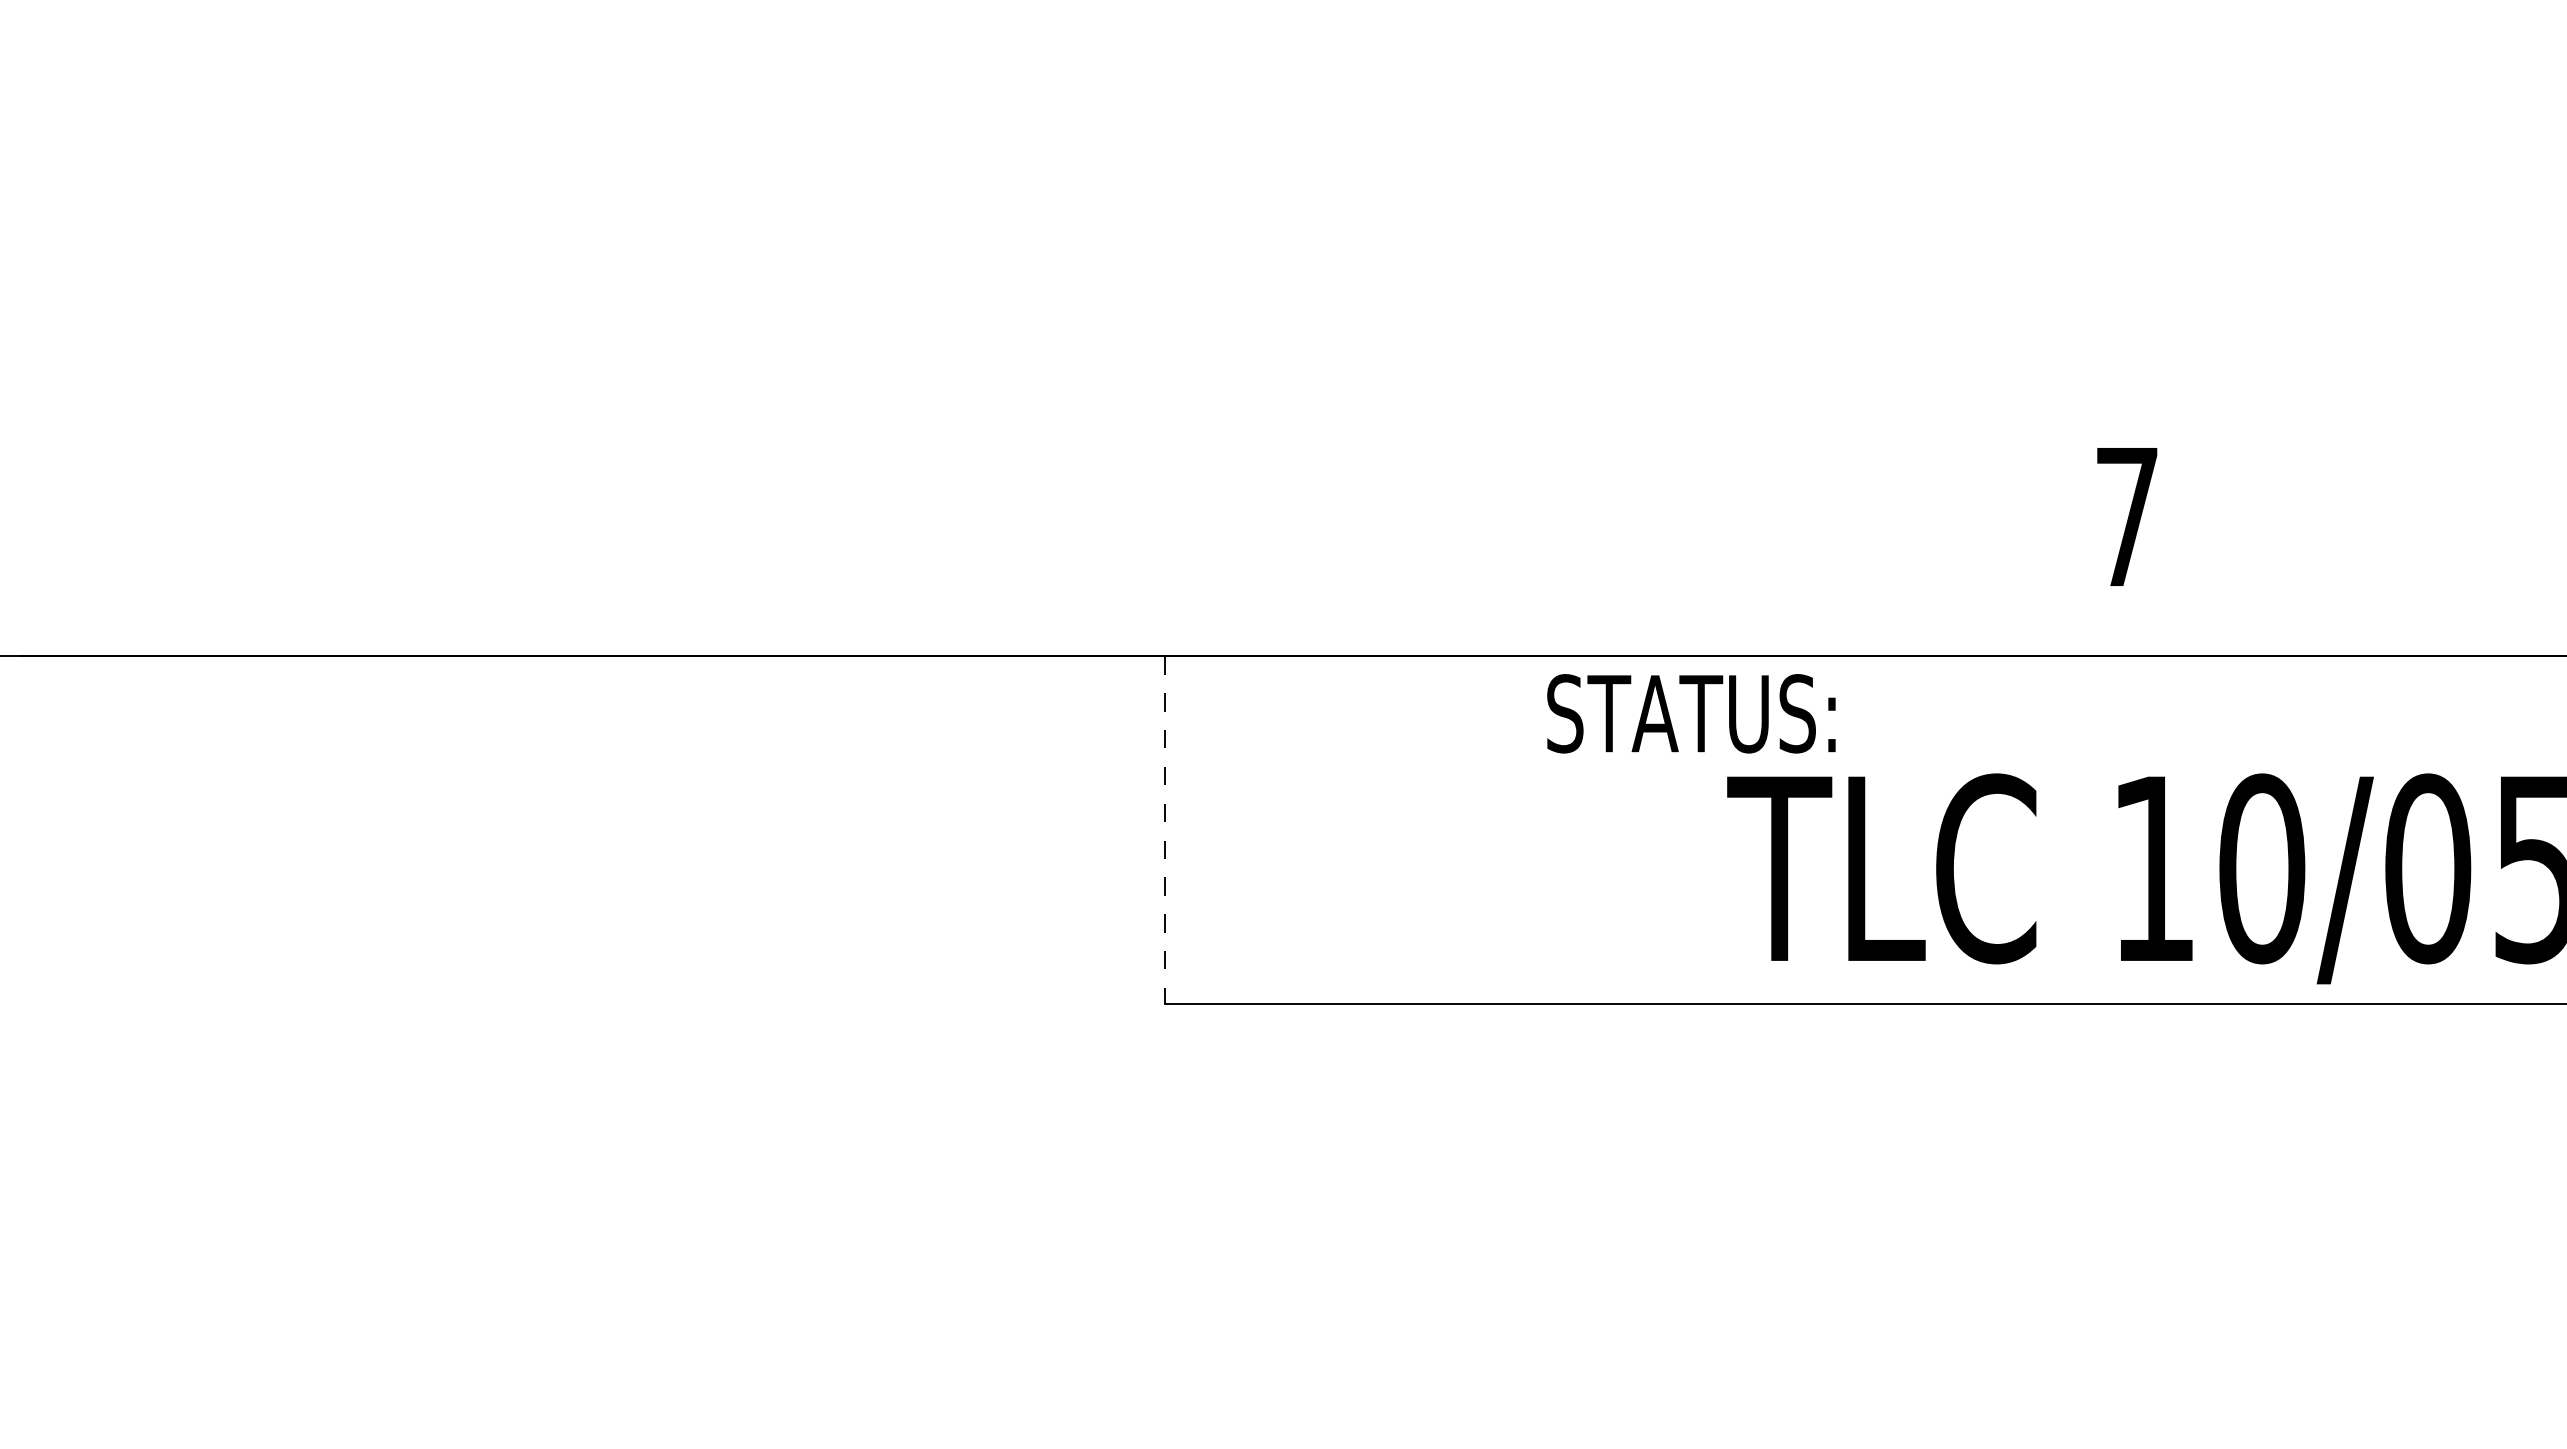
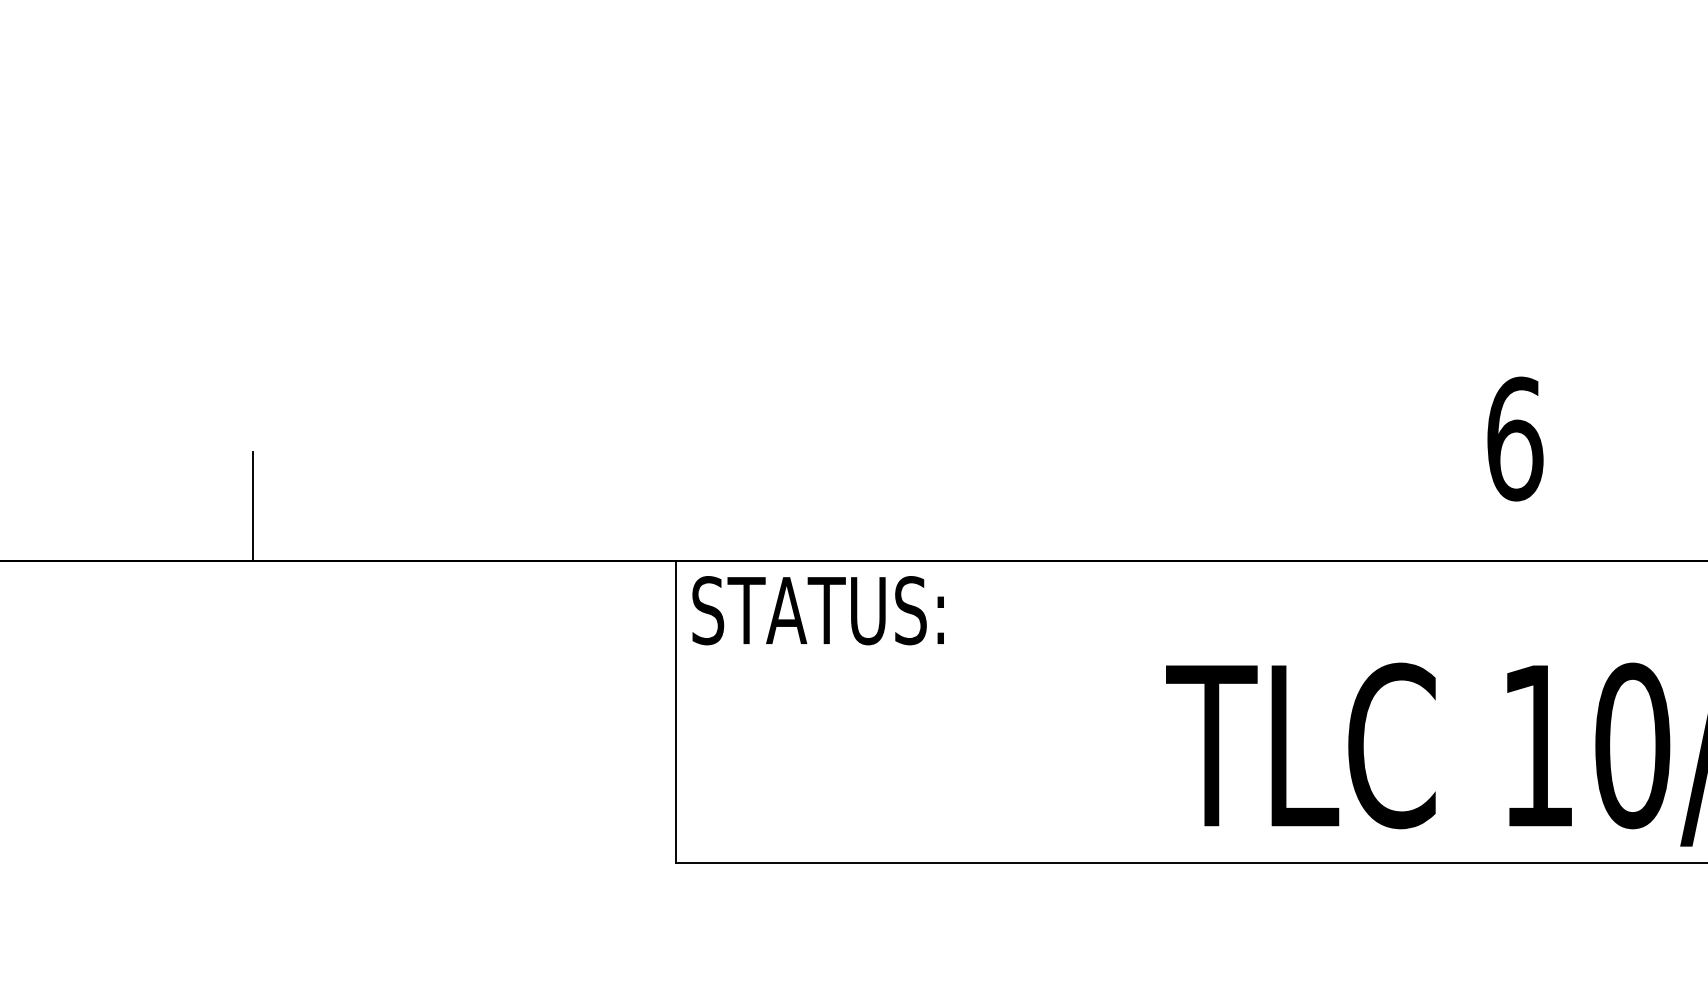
text: (2127, 516) -> (1515, 438), 7 -> 6
line: (680, 593) -> (253, 505), added
text: (1691, 713) -> (818, 610), moved
line: (1165, 829) -> (676, 711), dashed -> solid

